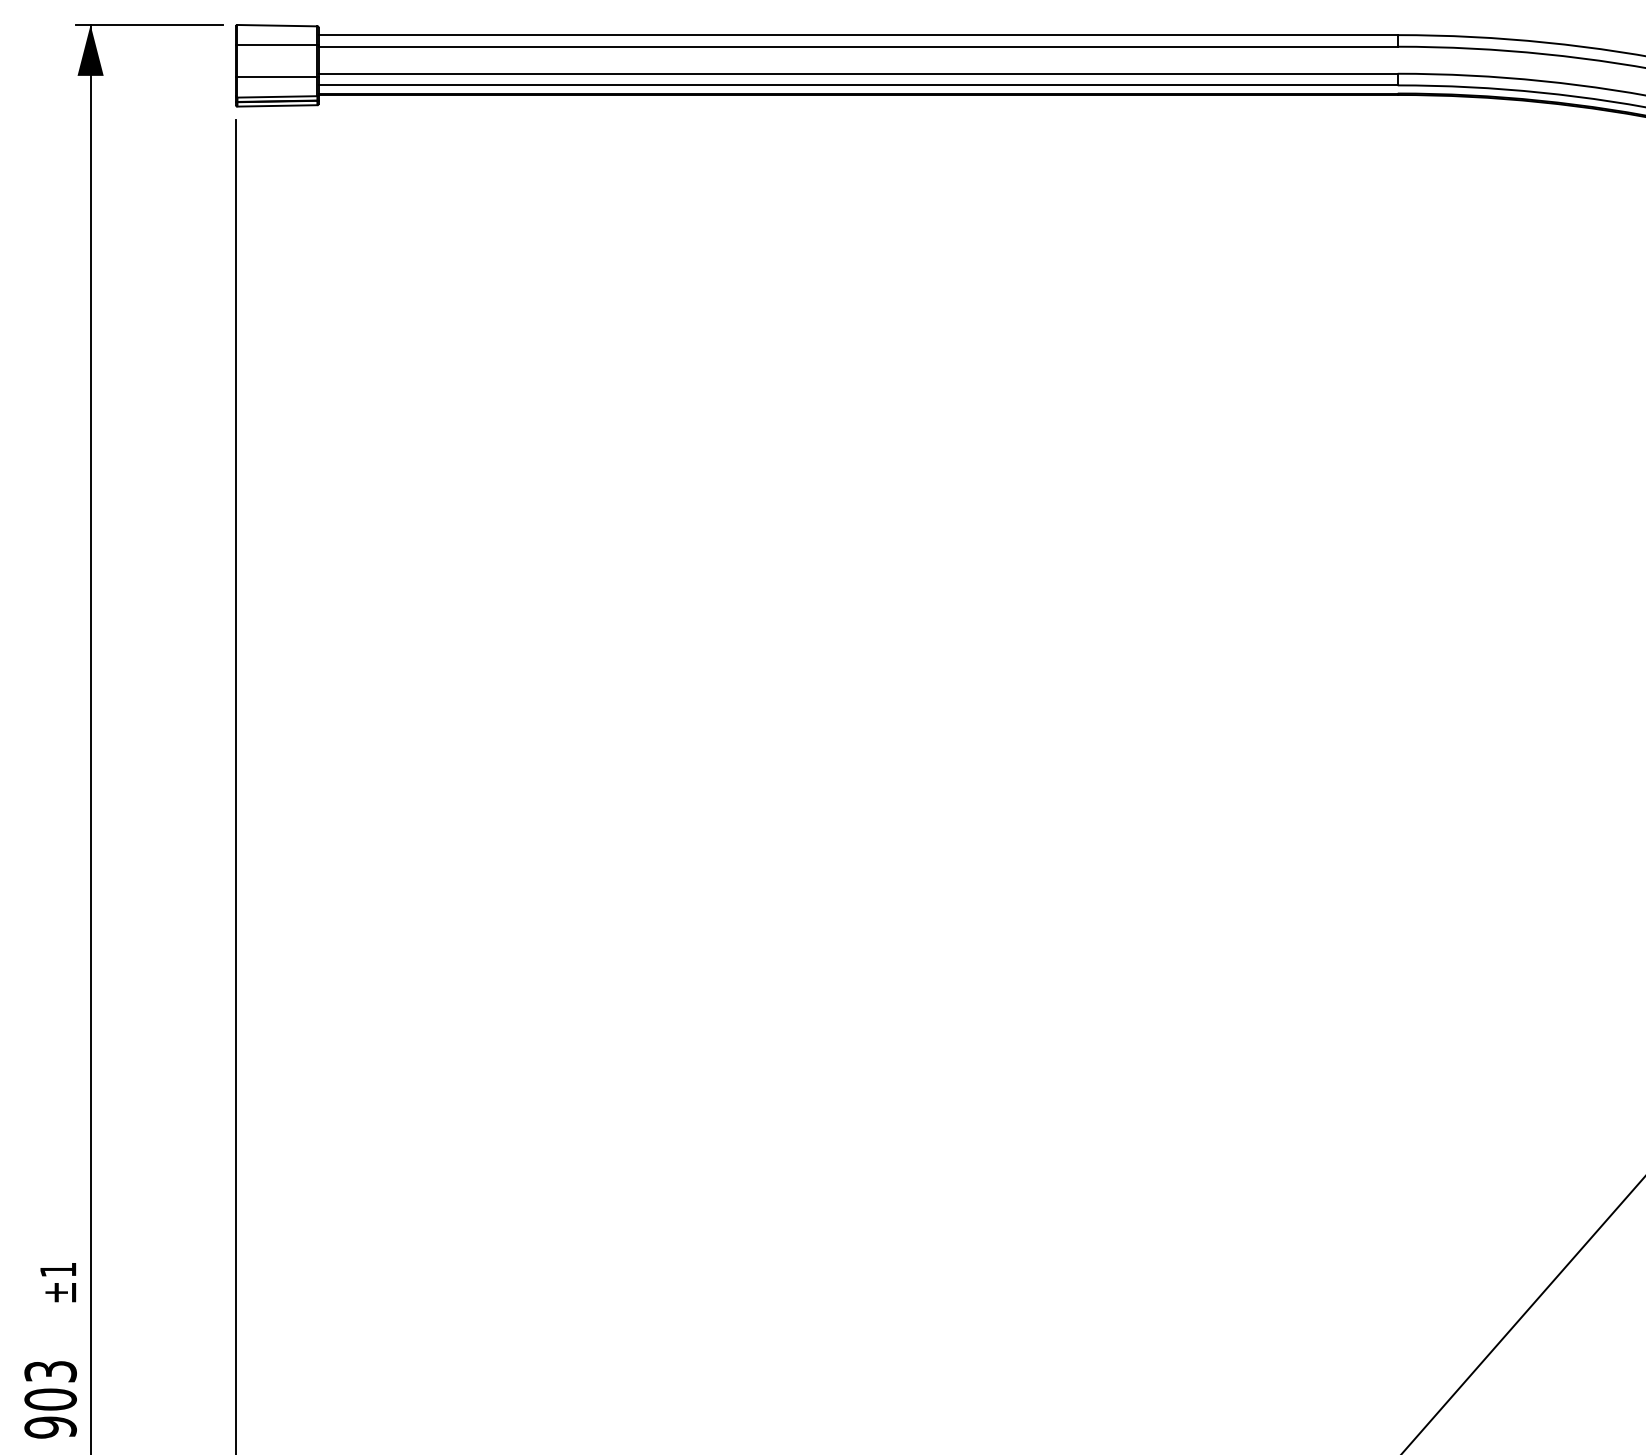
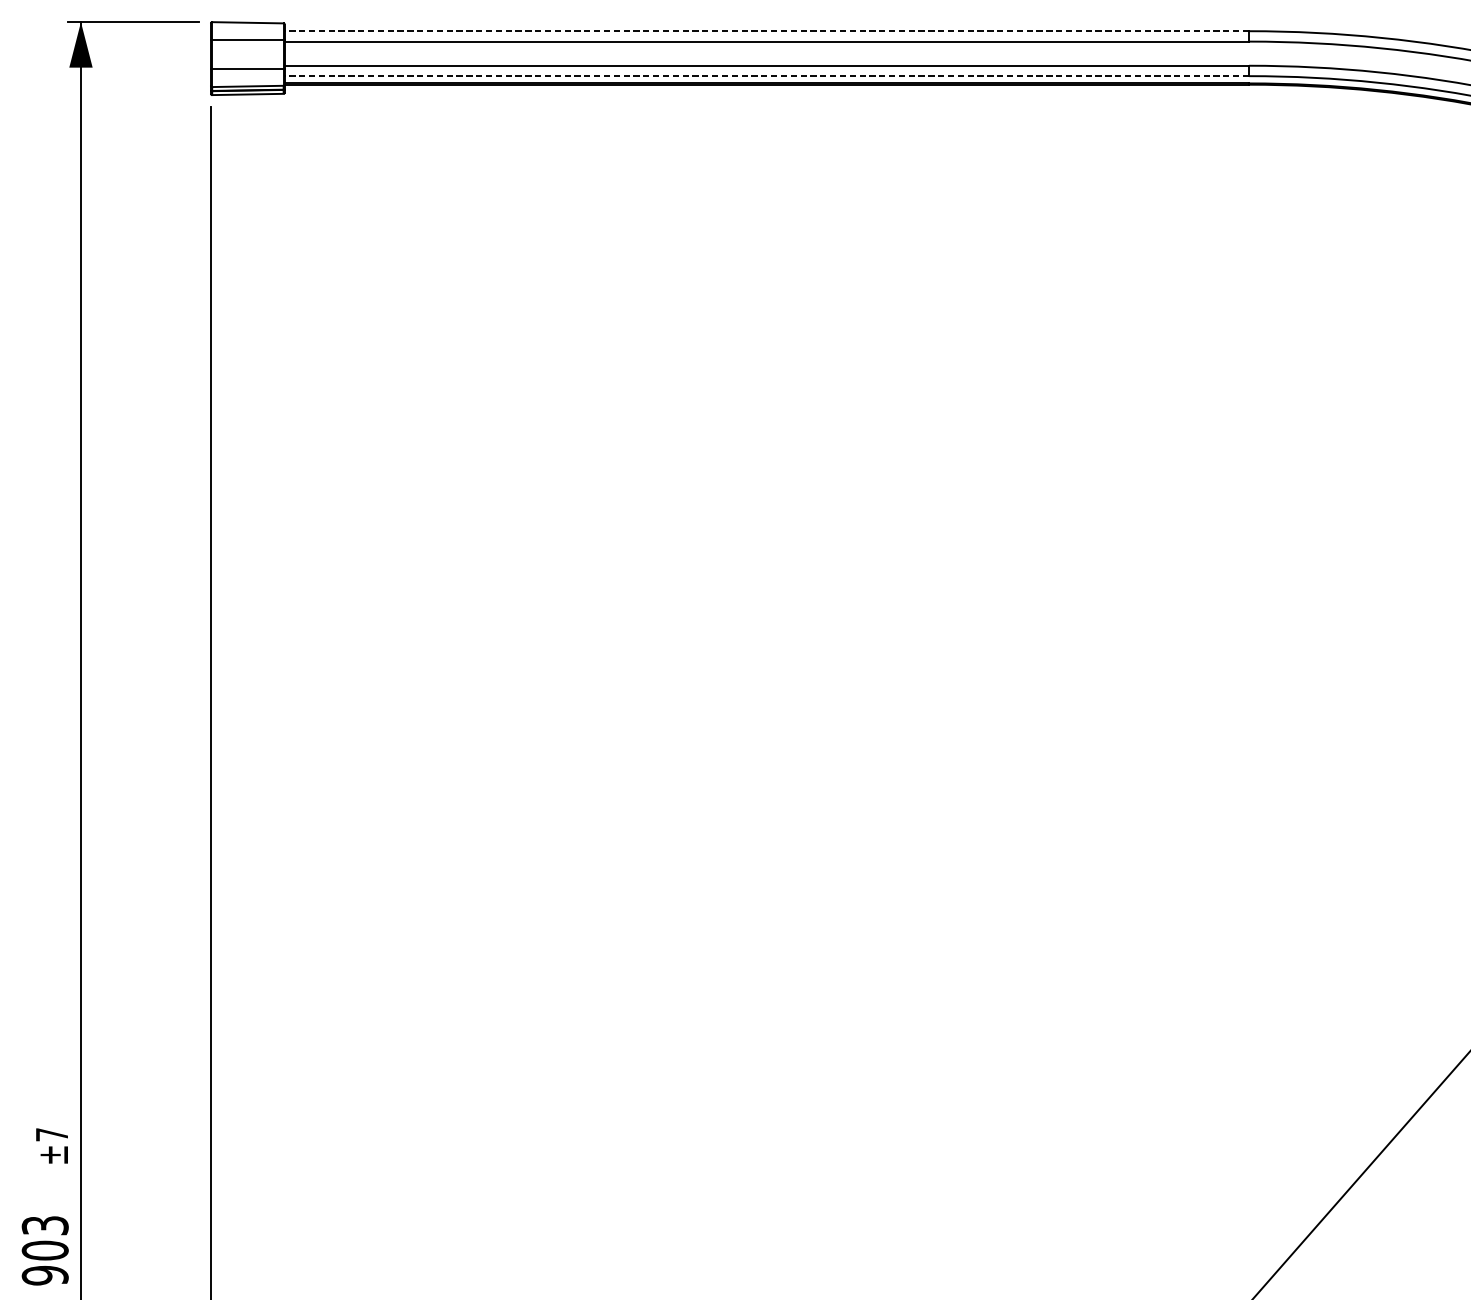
line: (857, 35) -> (766, 31), solid -> dashed
line: (857, 85) -> (766, 76), solid -> dashed
text: (58, 1269) -> (52, 1134), ±1 -> ±7

